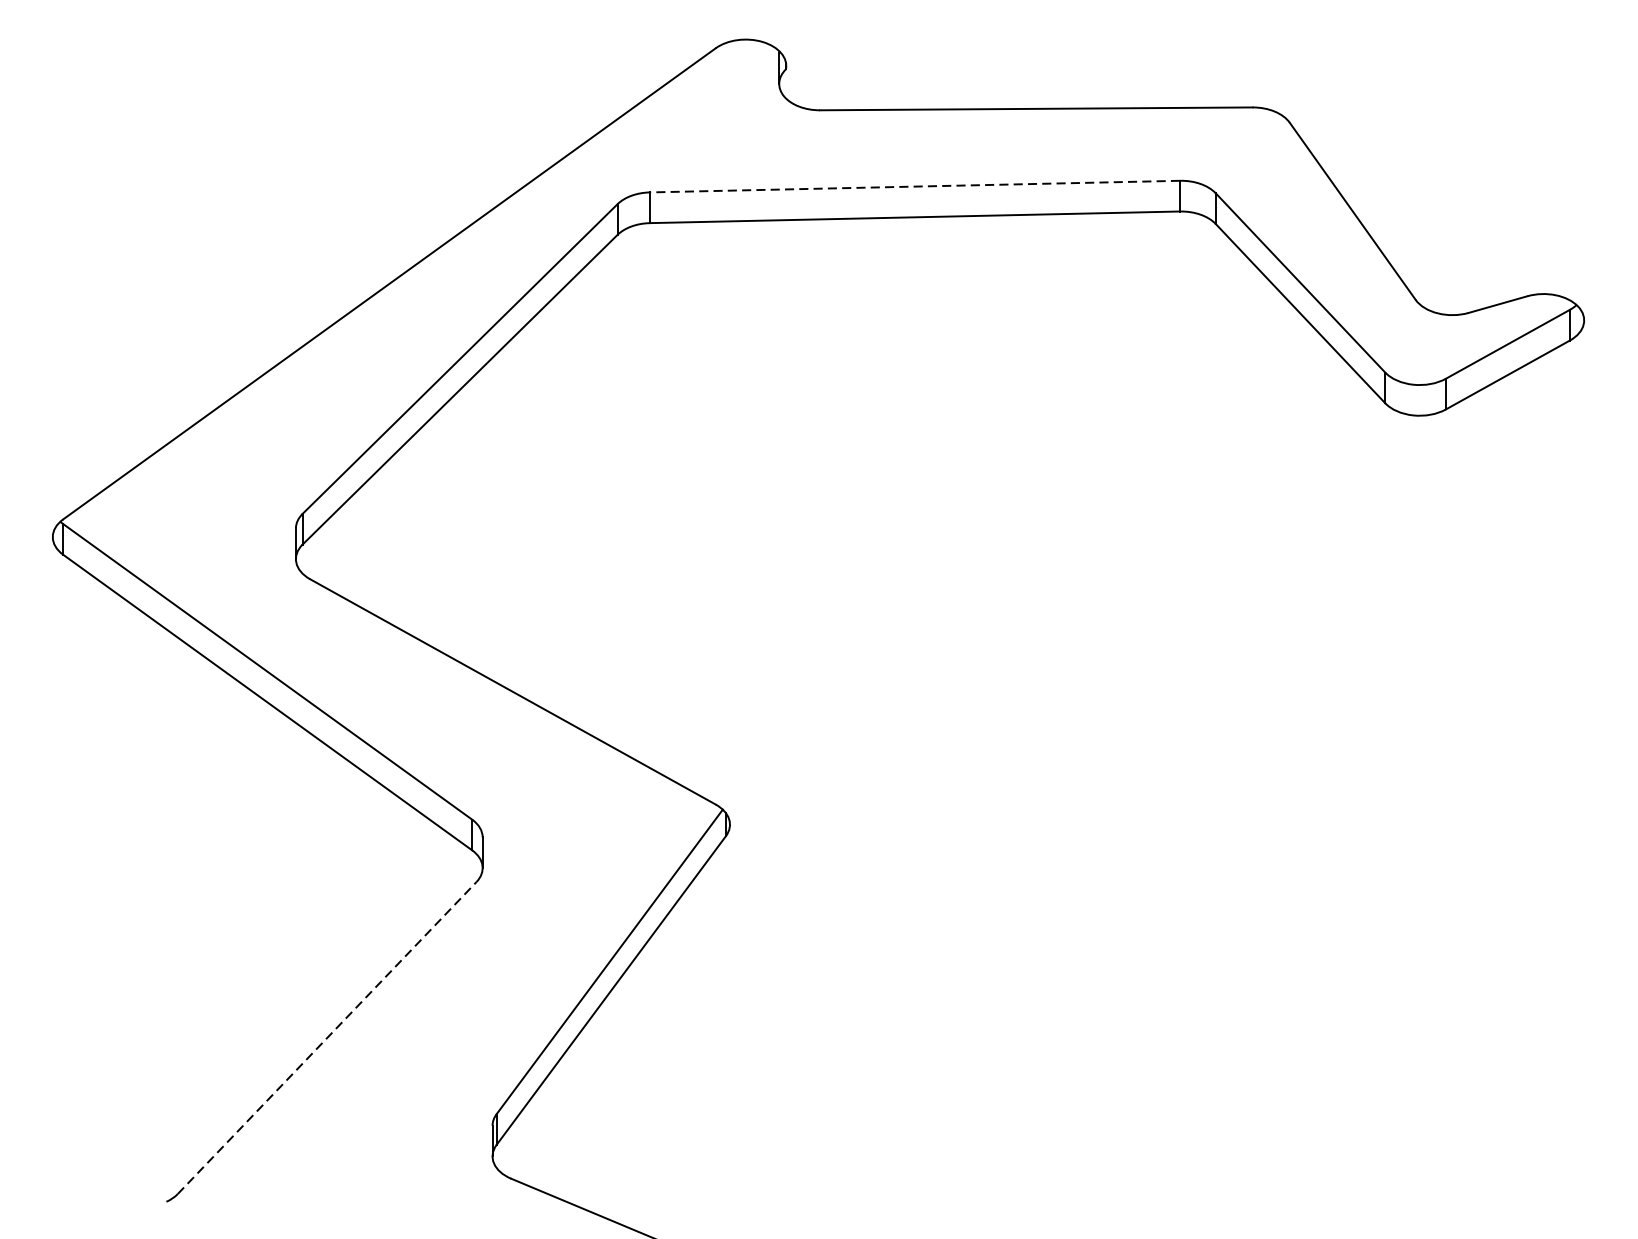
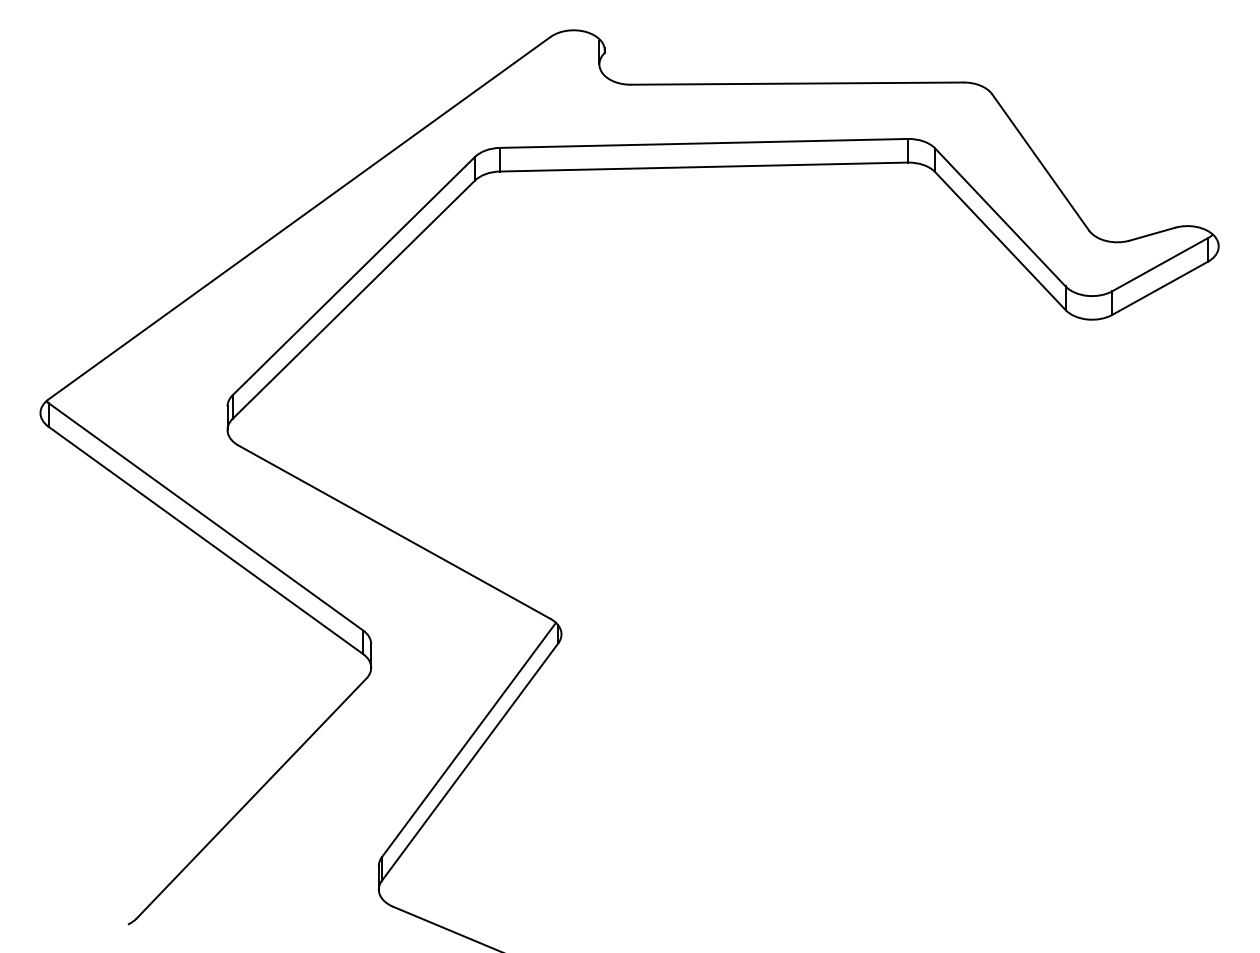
line: (914, 186) -> (703, 143), dashed -> solid
line: (327, 1038) -> (251, 798), dashed -> solid

